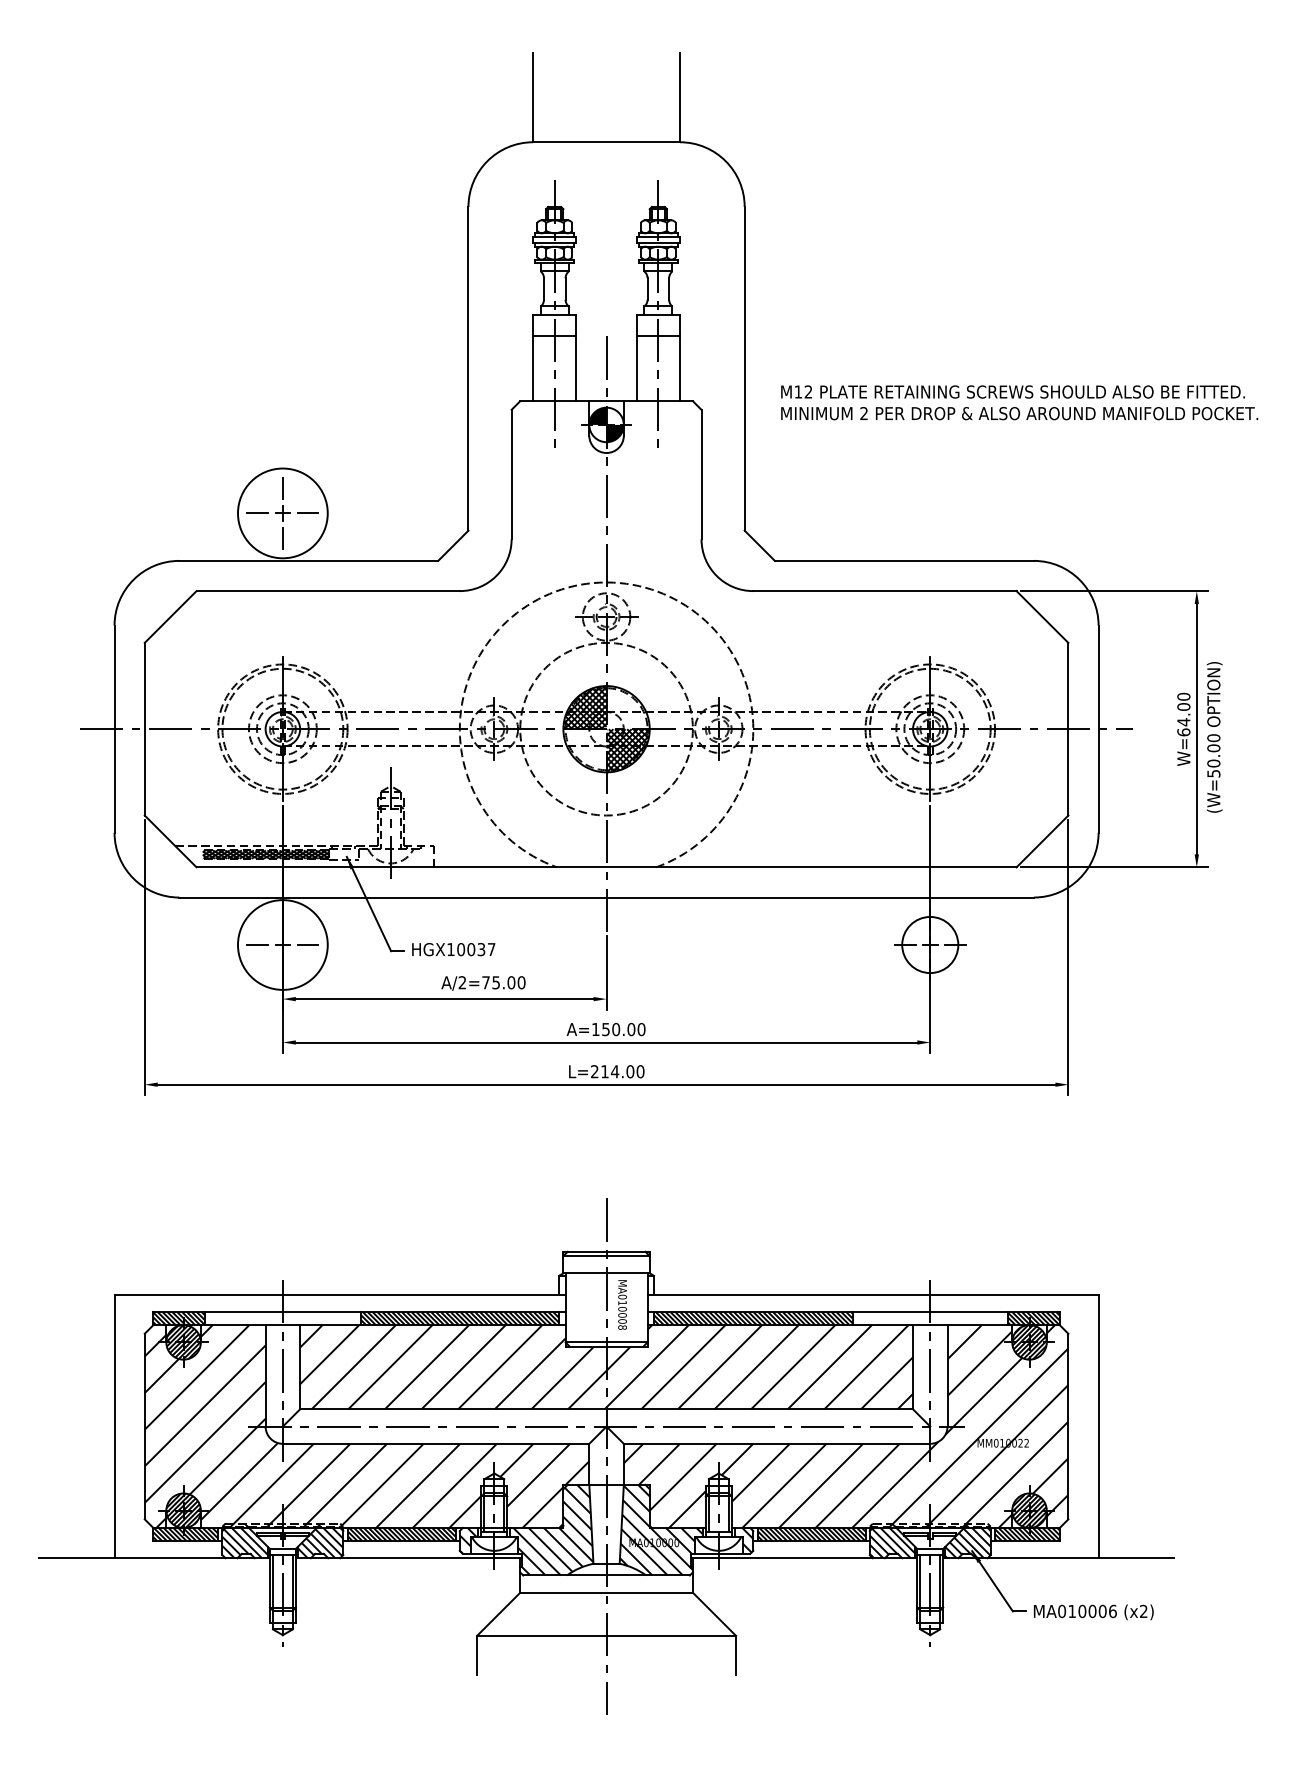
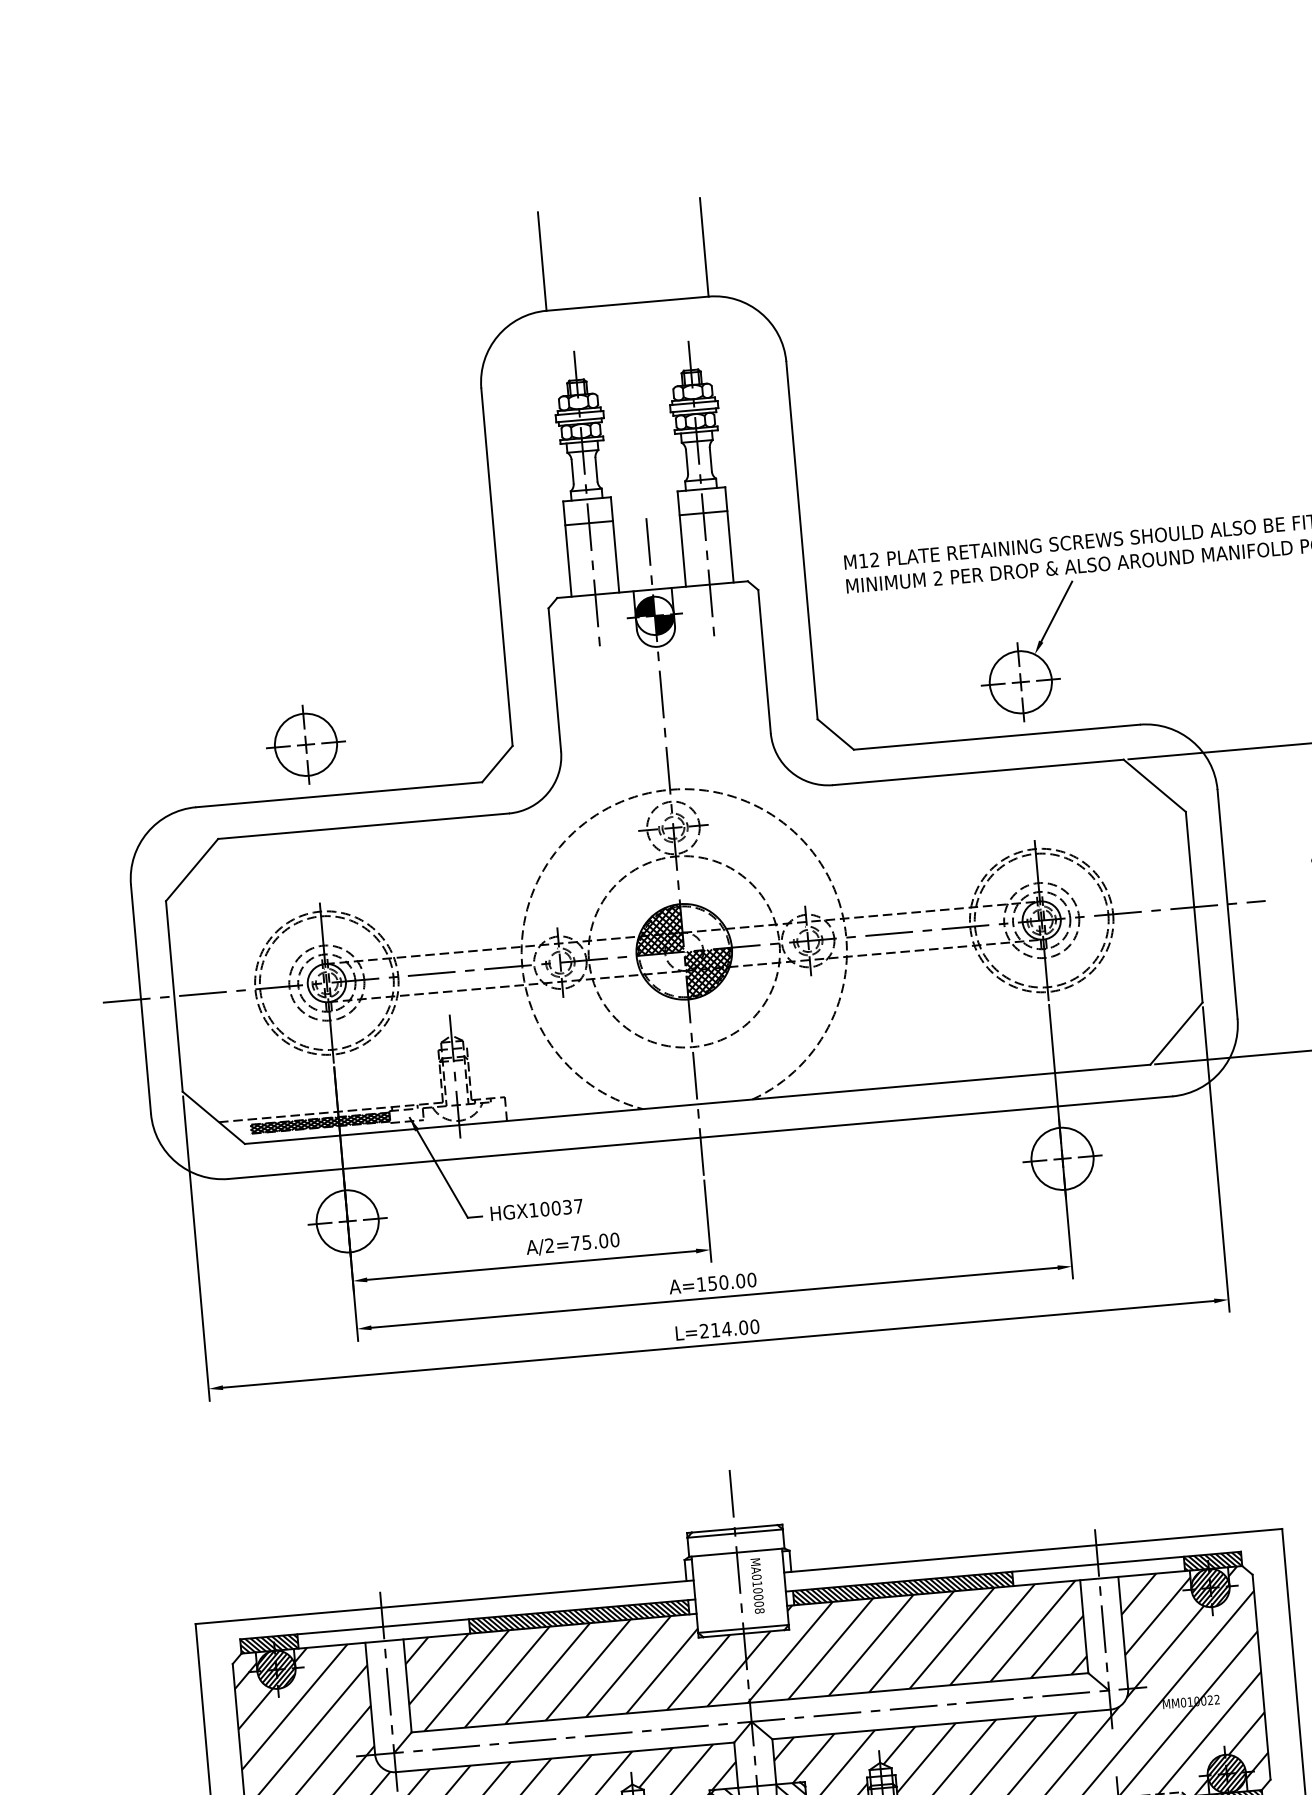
part: (939, 487) -> (1028, 652), added
circle: (282, 513) -> (305, 744), size x0.62
circle: (282, 944) -> (347, 1220), size x0.62

